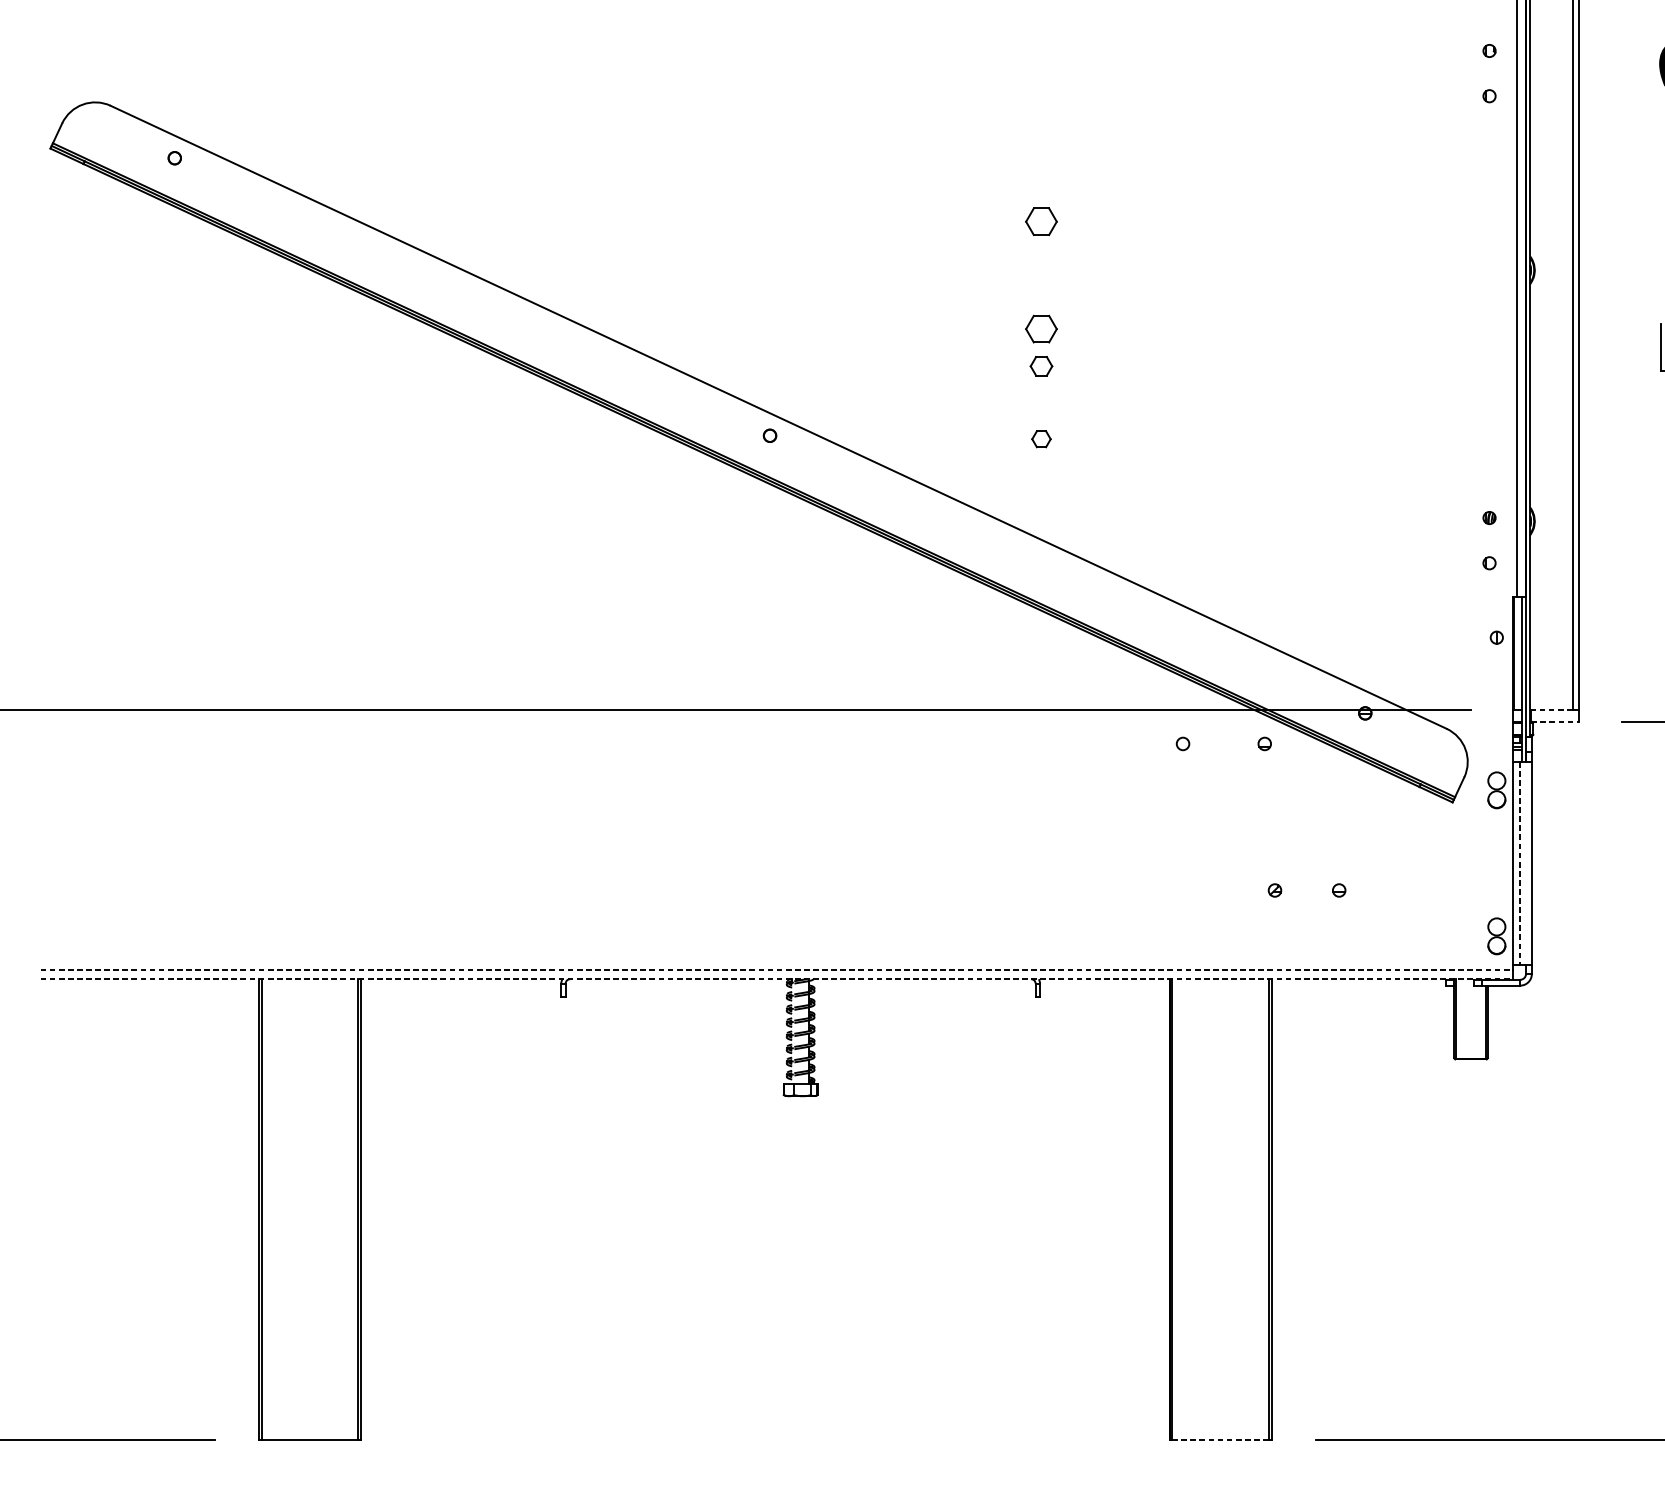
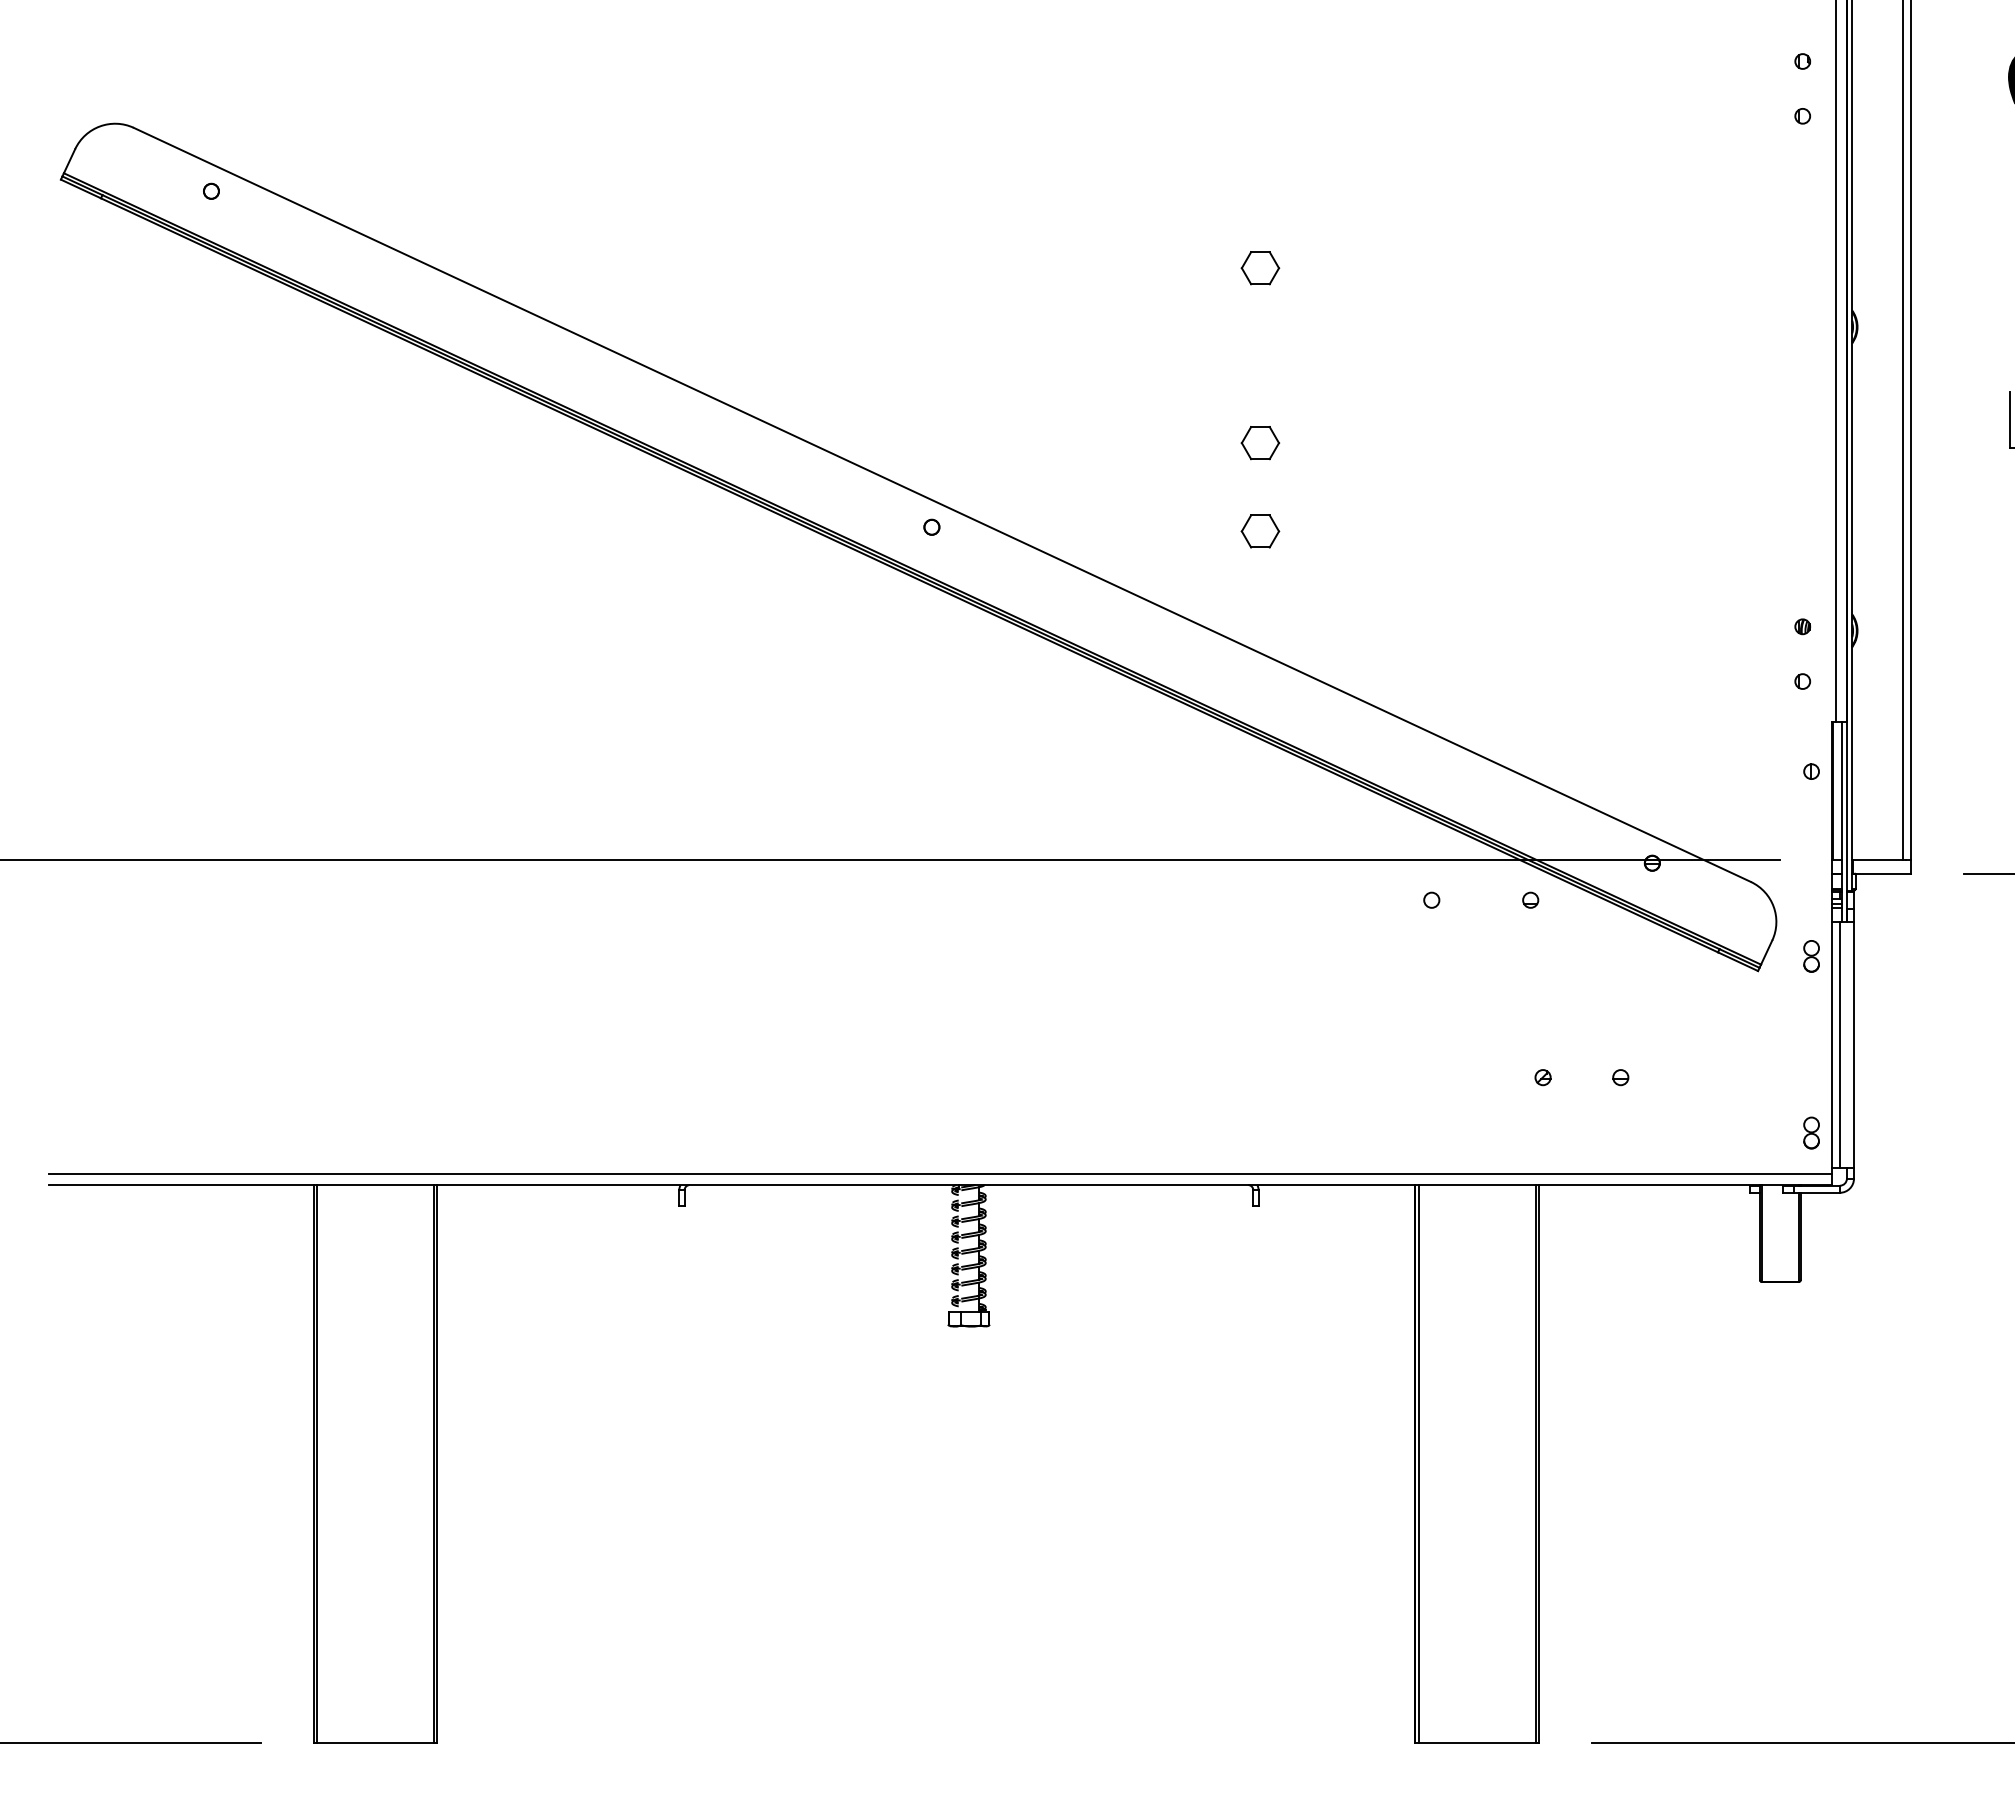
part: (1041, 329) -> (1260, 398), removed
part: (1041, 366) -> (1260, 443), size x1.43
part: (1041, 439) -> (1260, 531), size x1.67
line: (1551, 710) -> (1877, 859), dashed -> solid
line: (1554, 721) -> (1881, 873), dashed -> solid
part: (1496, 790) -> (1811, 956), size x0.71
line: (1519, 863) -> (1839, 1045), dashed -> solid
part: (1496, 935) -> (1811, 1132), size x0.71
line: (777, 970) -> (940, 1174), dashed -> solid
line: (777, 979) -> (940, 1185), dashed -> solid
line: (1219, 1439) -> (1476, 1742), dashed -> solid

